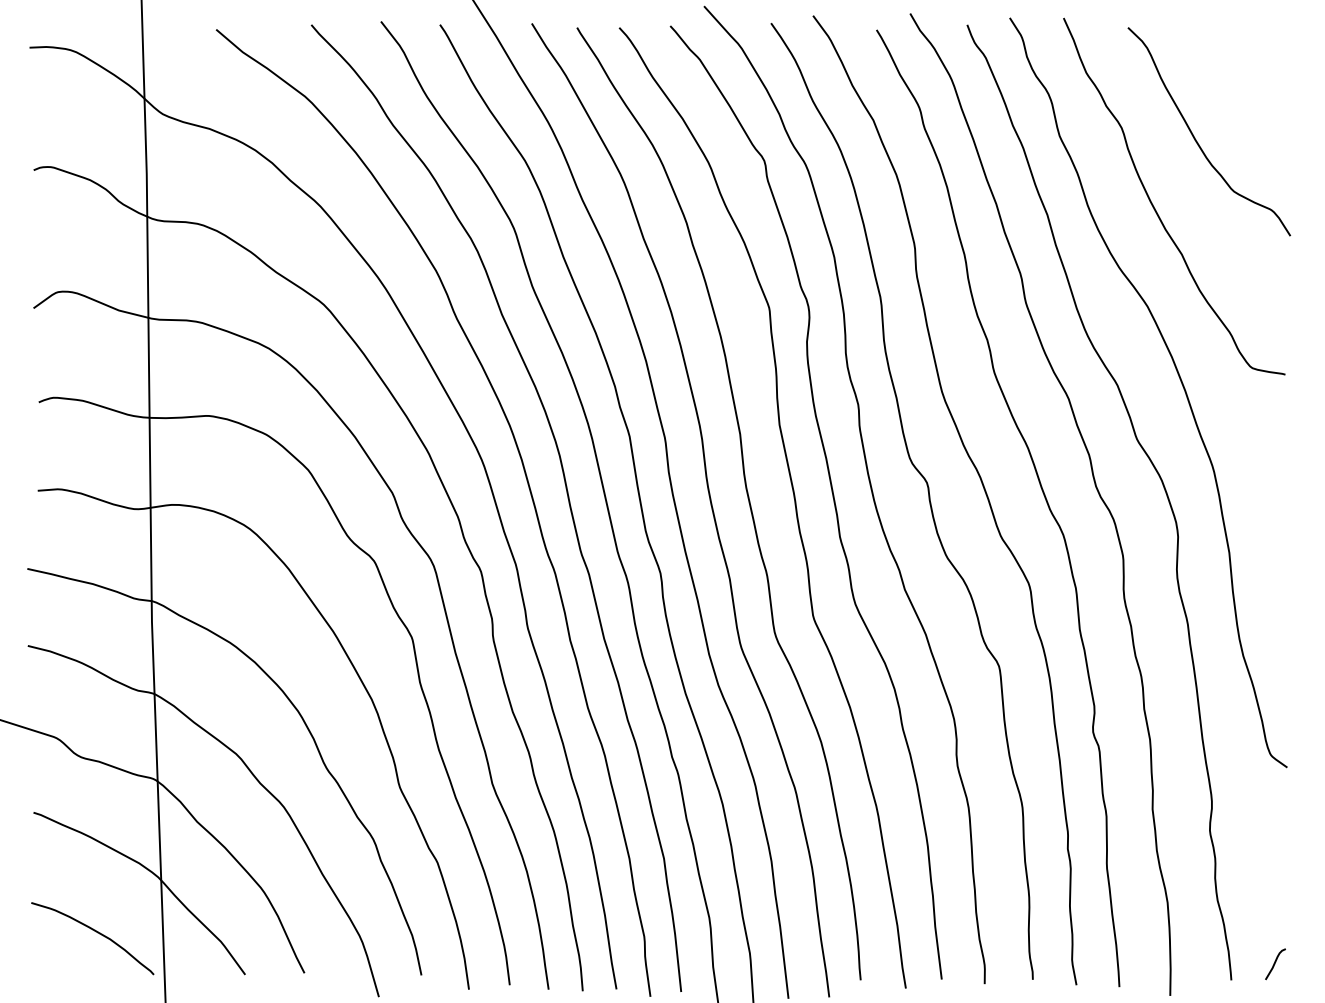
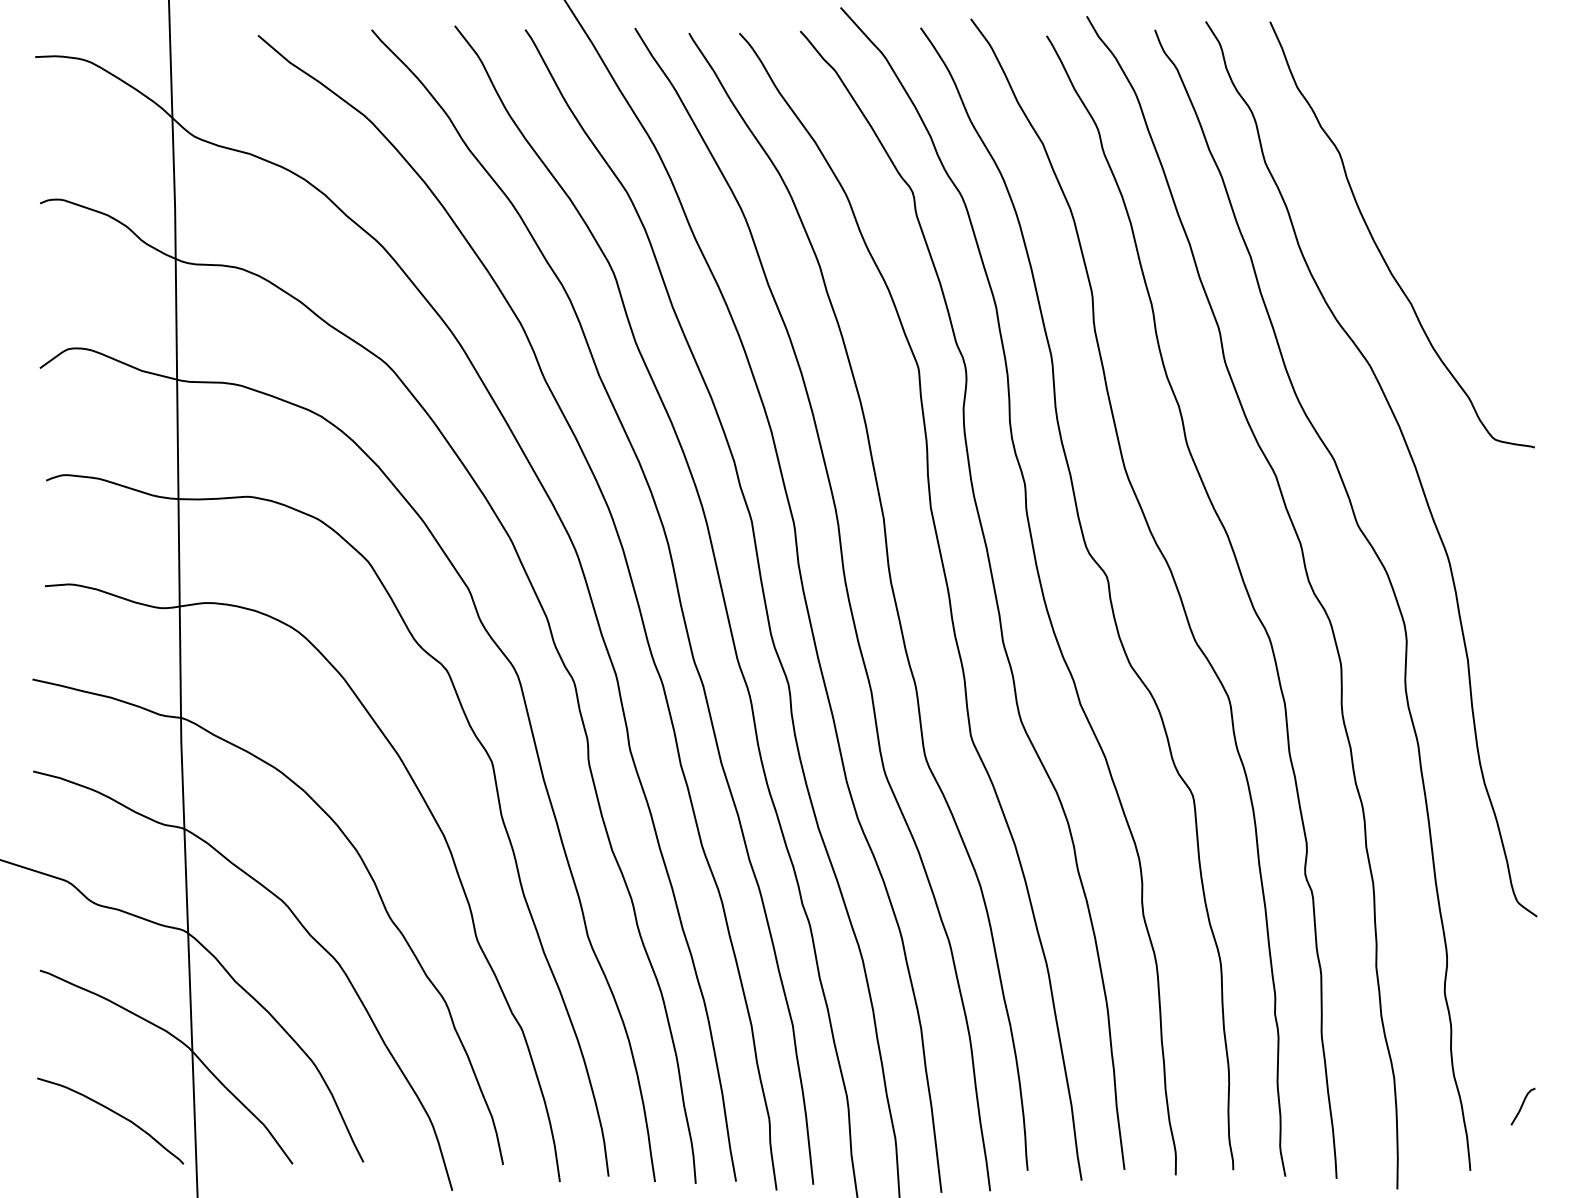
curve: (1197, 140) -> (1429, 168), removed
curve: (1275, 964) -> (1522, 1106), moved

